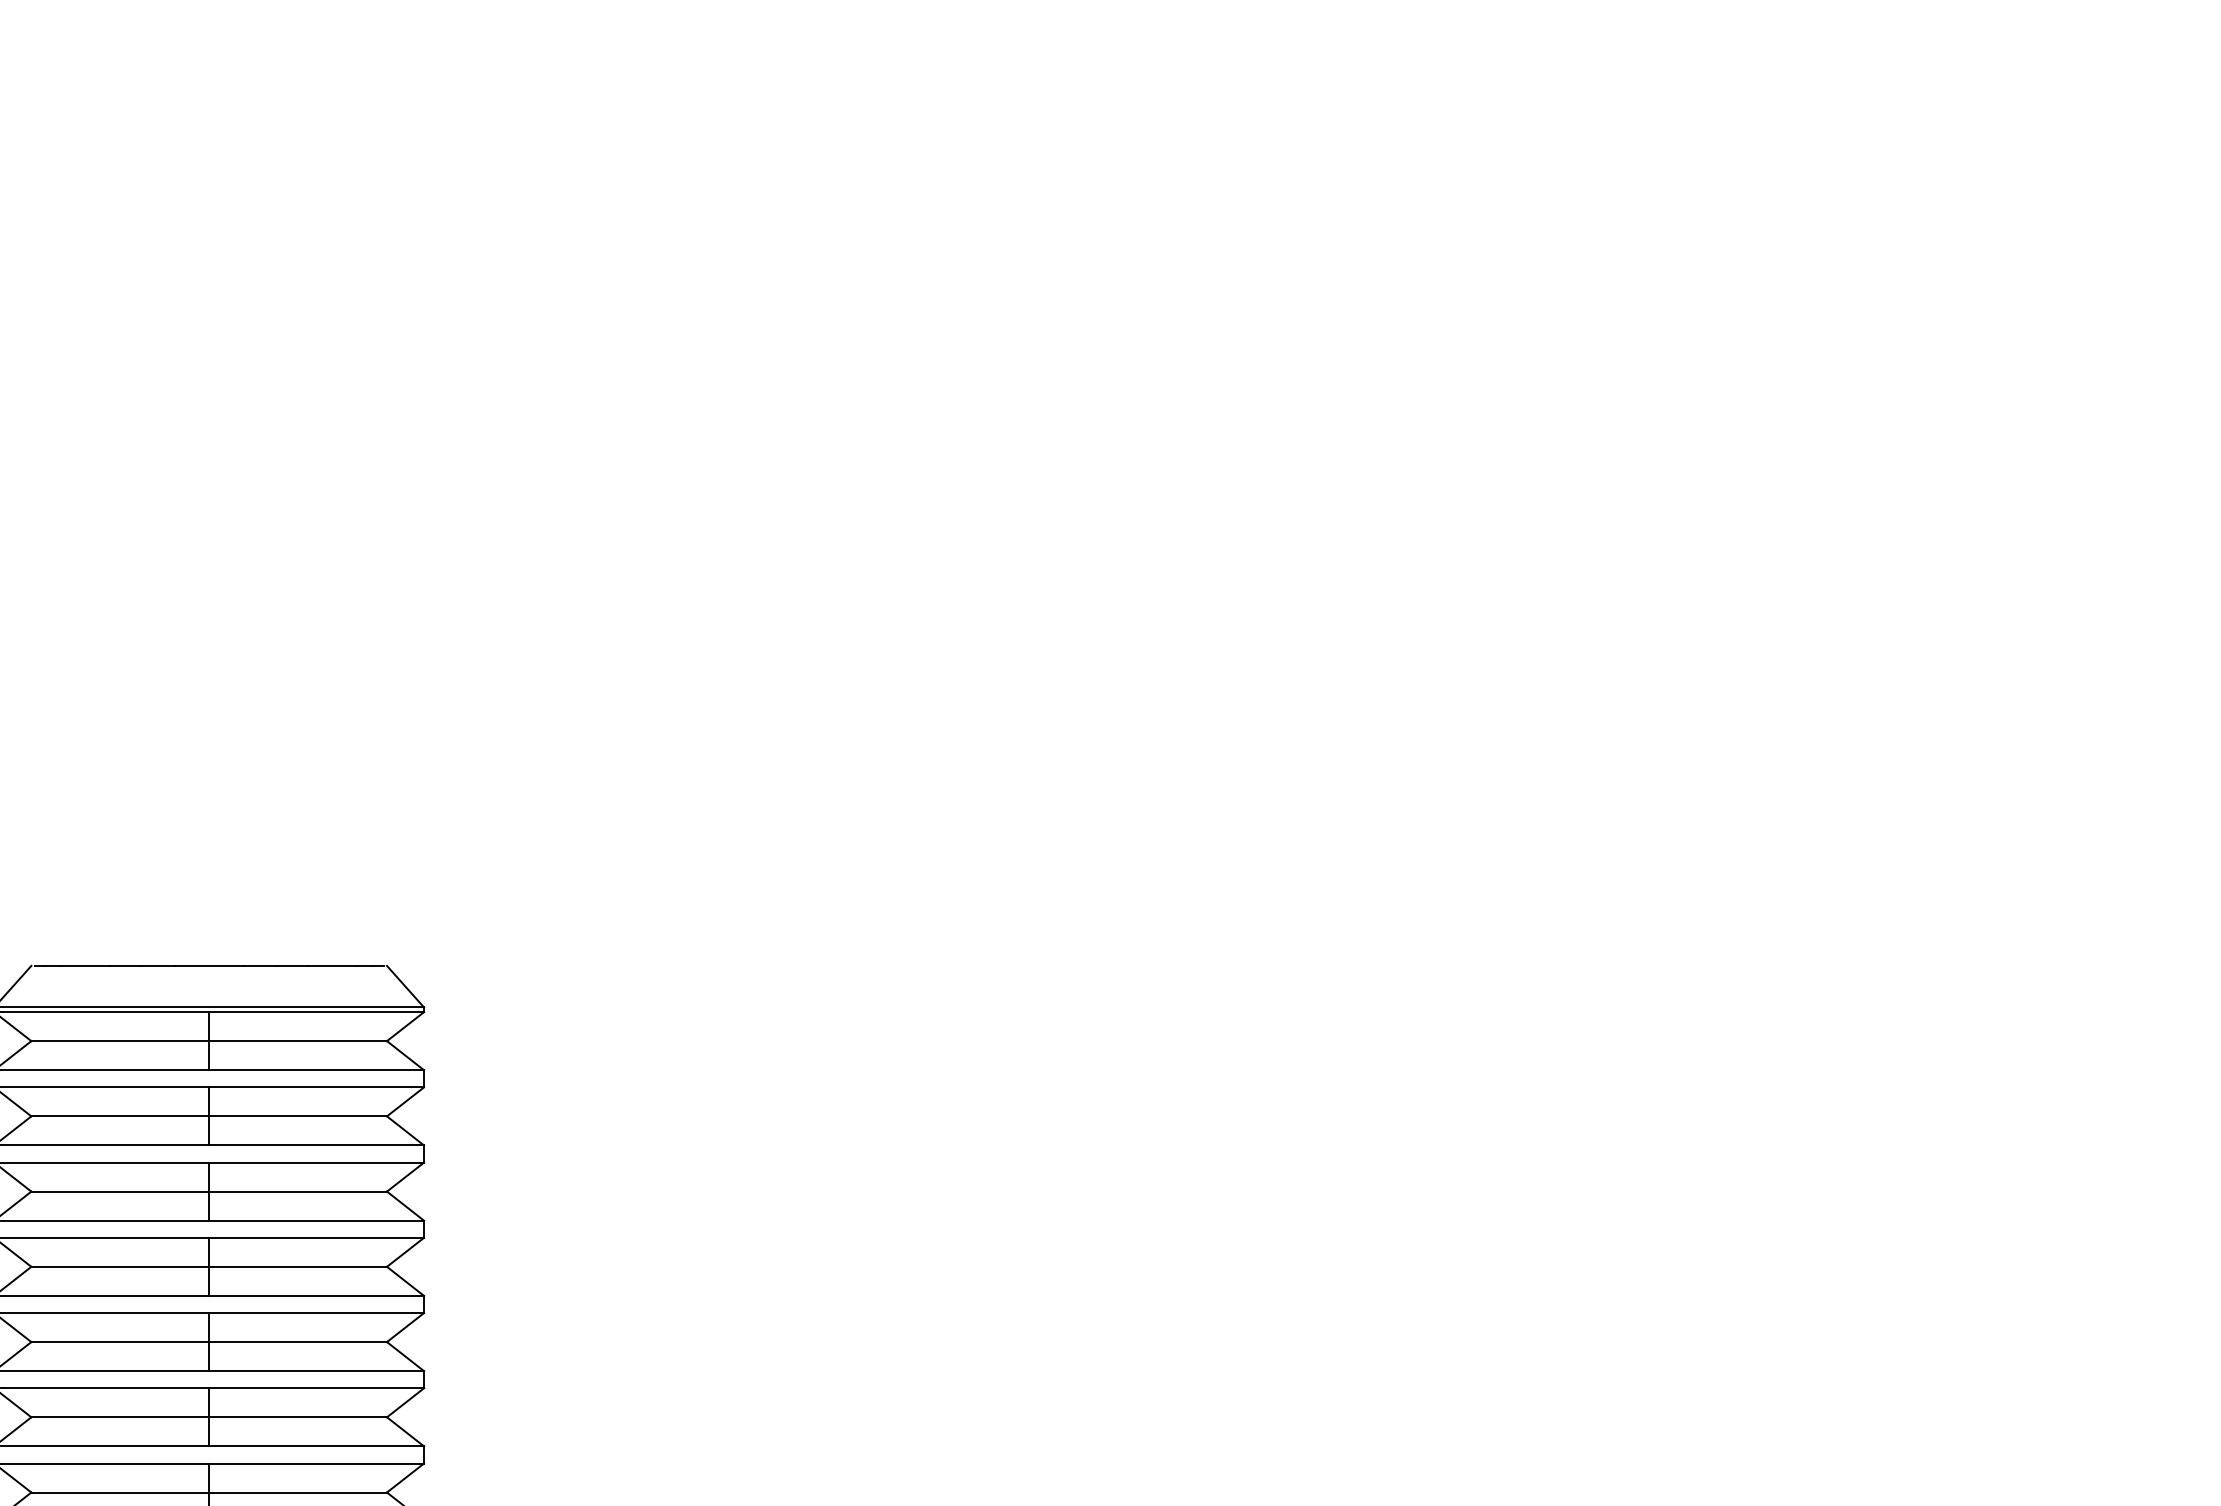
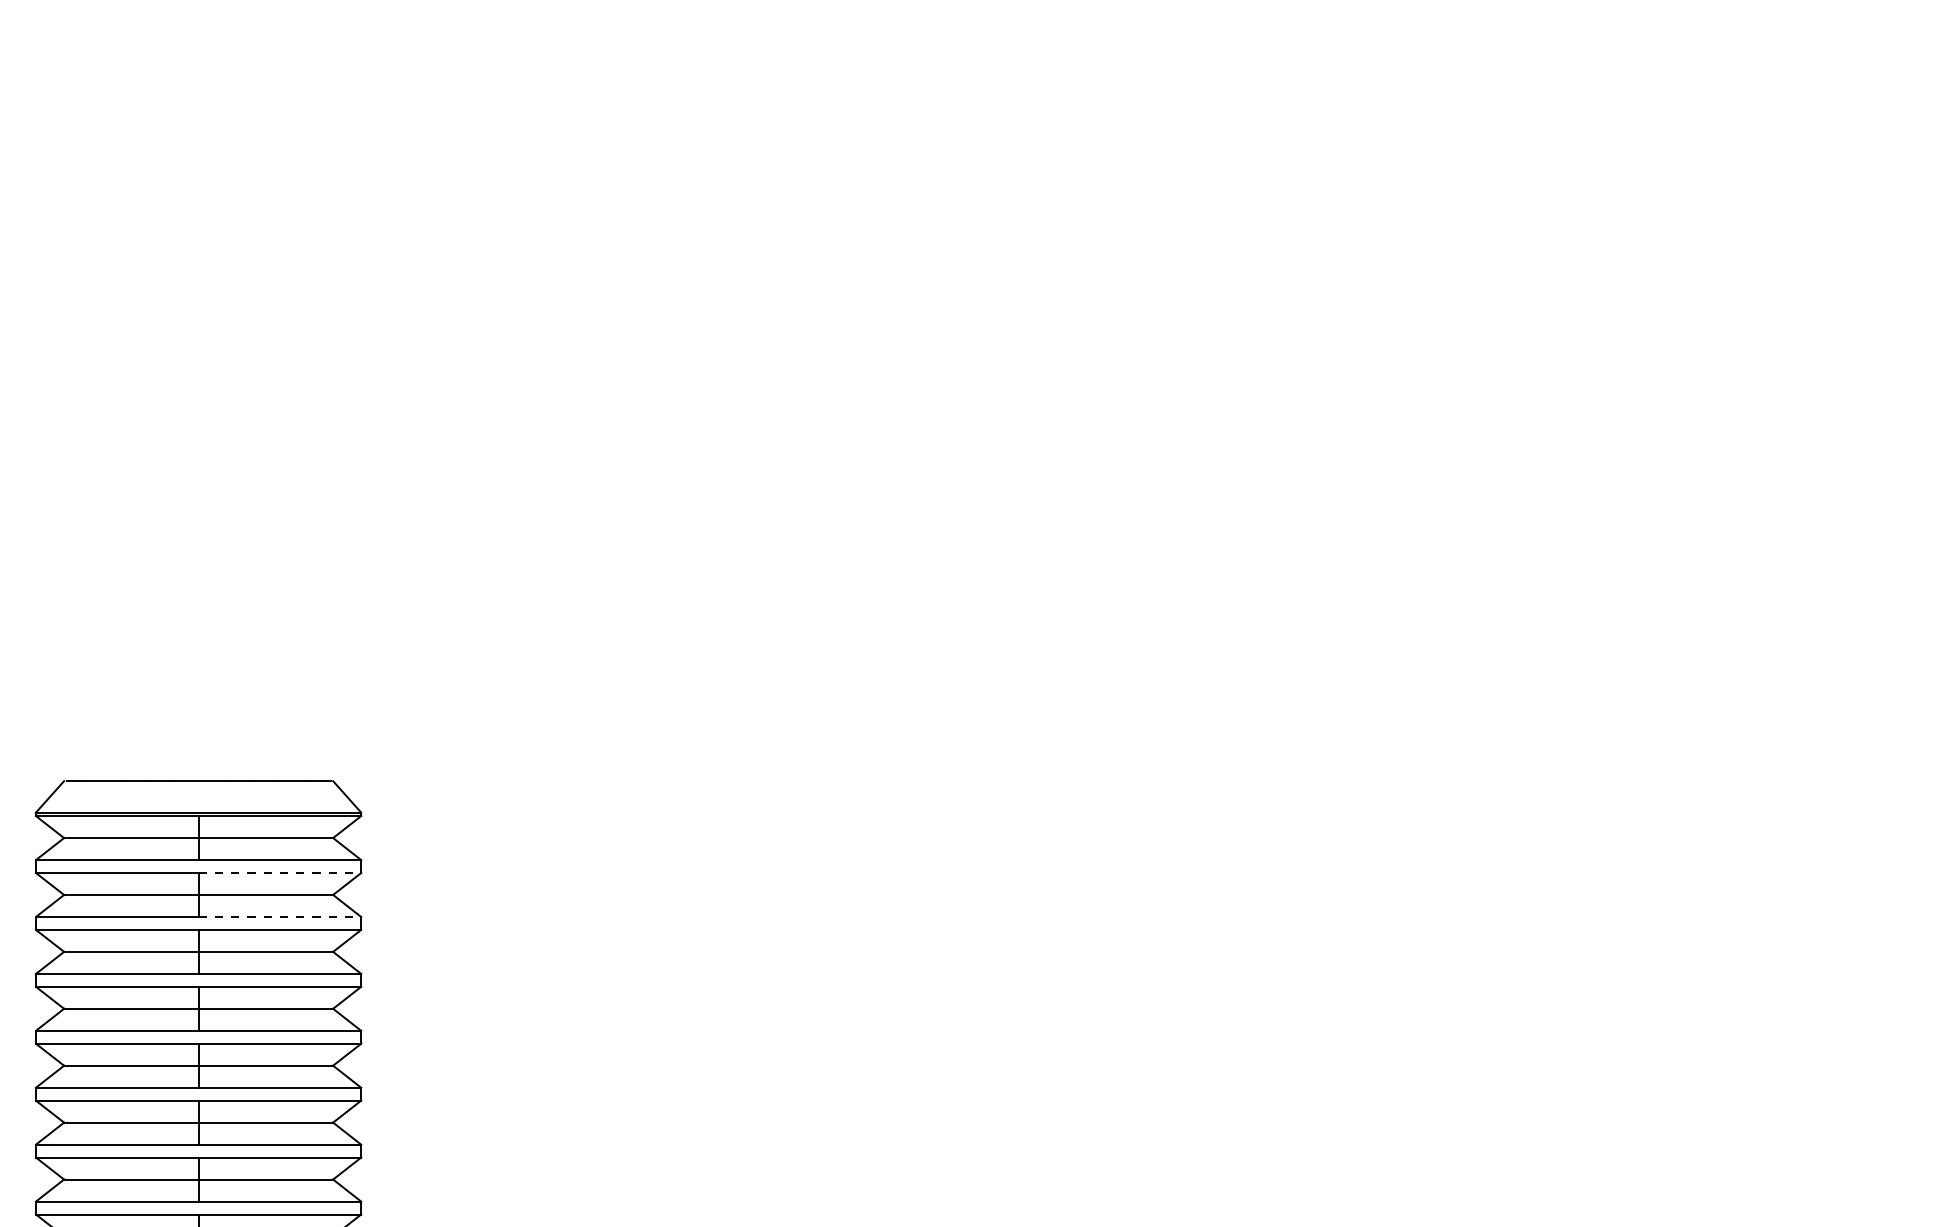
line: (317, 1087) -> (280, 873), solid -> dashed
line: (317, 1146) -> (280, 917), solid -> dashed

